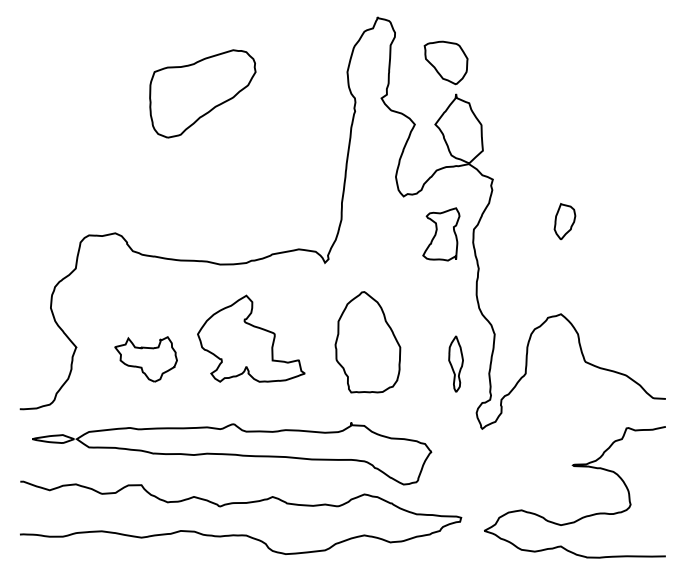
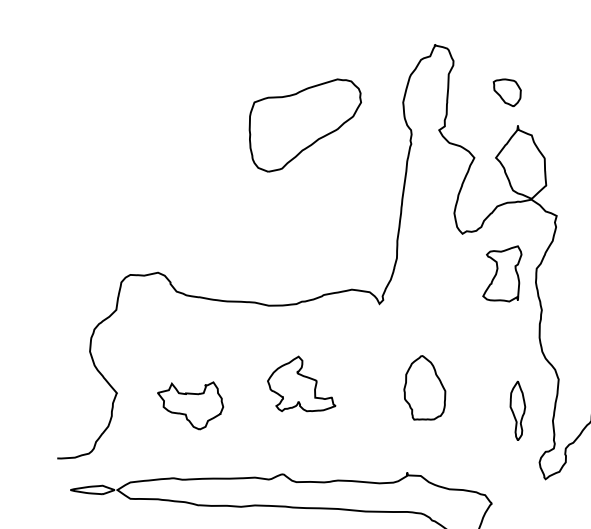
part: (445, 62) -> (506, 92), size x0.6
part: (202, 93) -> (305, 125), moved
part: (251, 338) -> (301, 383), size x0.6
part: (367, 342) -> (424, 388), size x0.6

